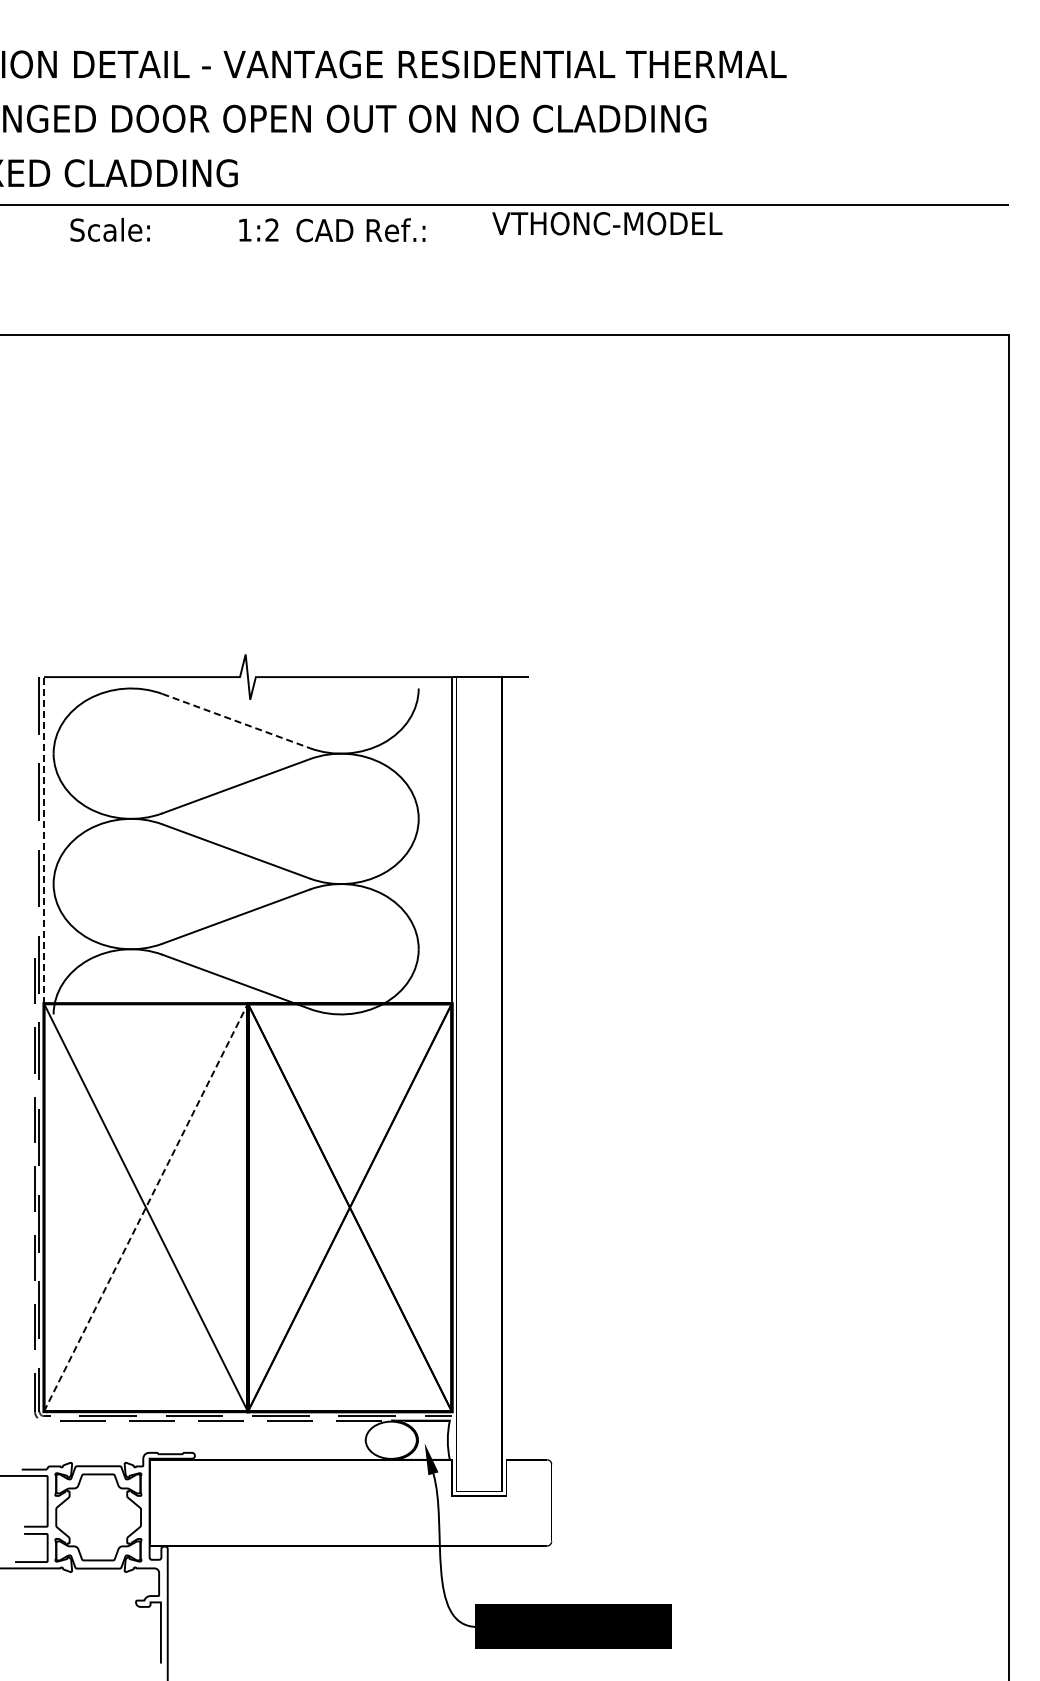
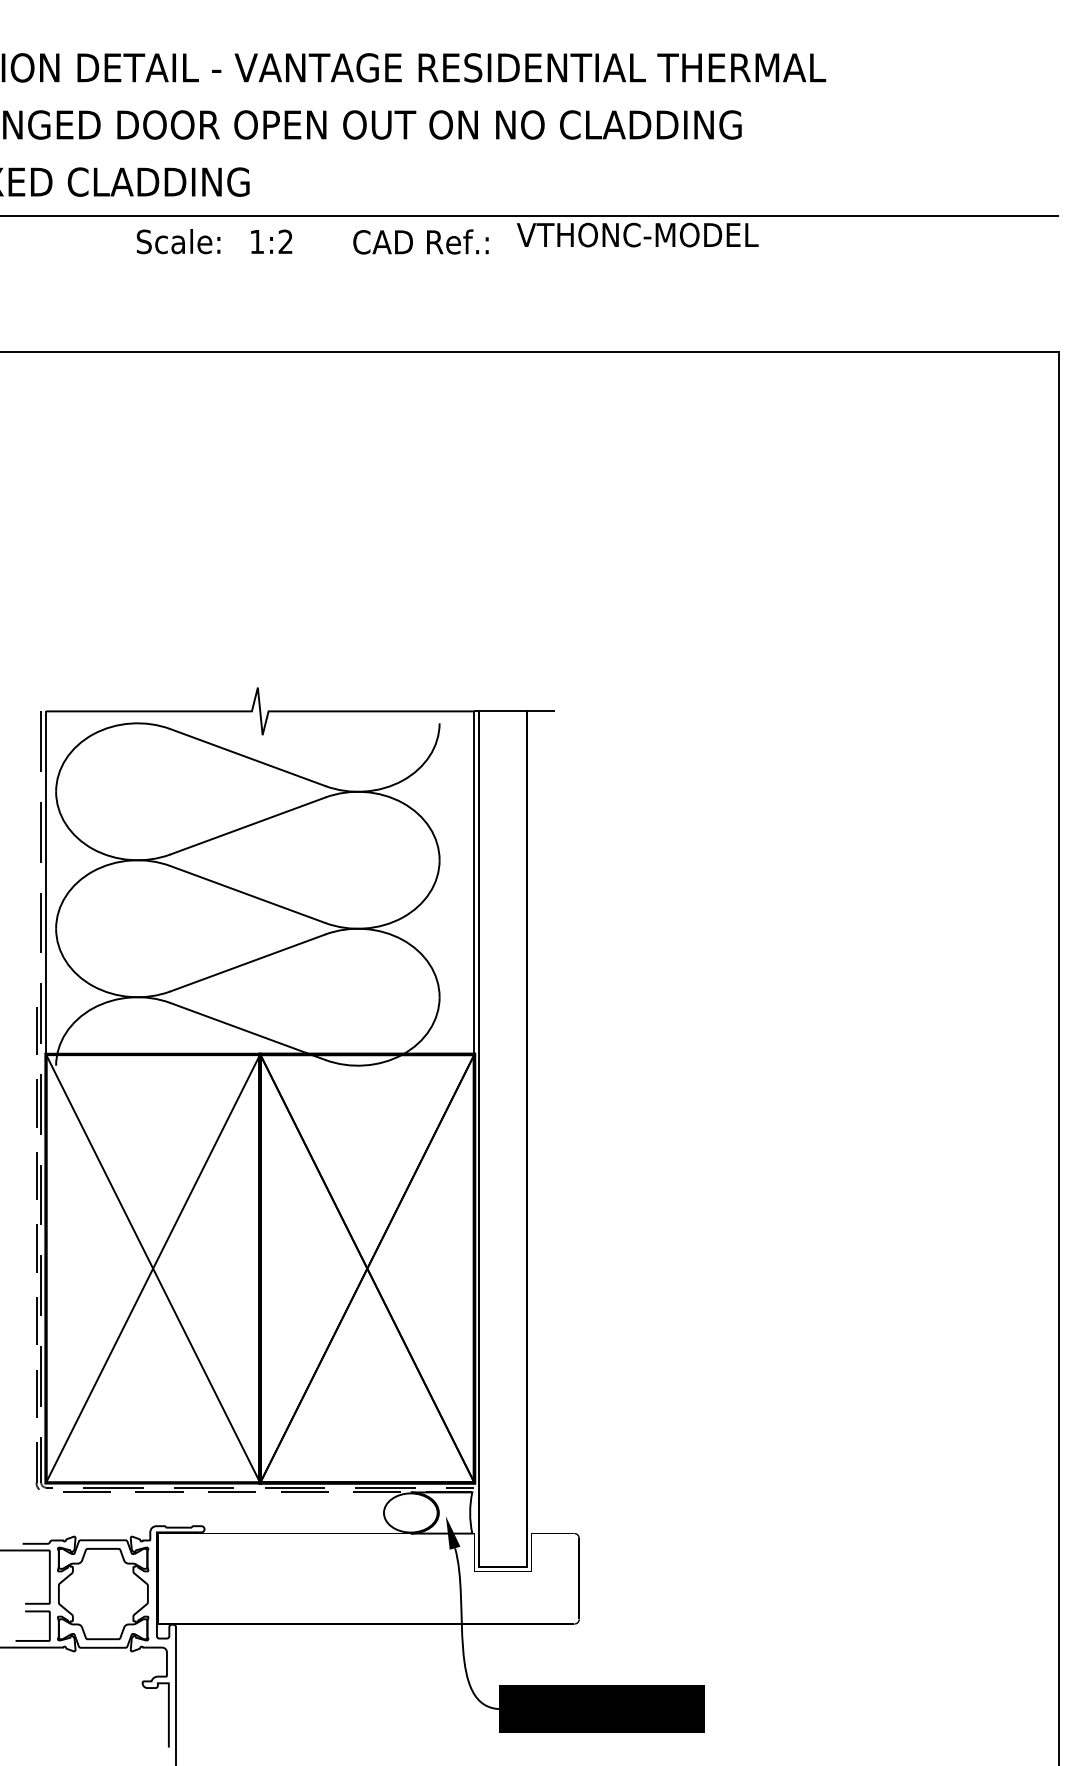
text: (109, 229) -> (177, 241), moved
text: (360, 230) -> (420, 242), moved
line: (236, 721) -> (248, 758), dashed -> solid
line: (44, 839) -> (46, 881), dashed -> solid
line: (146, 1207) -> (153, 1268), dashed -> solid

